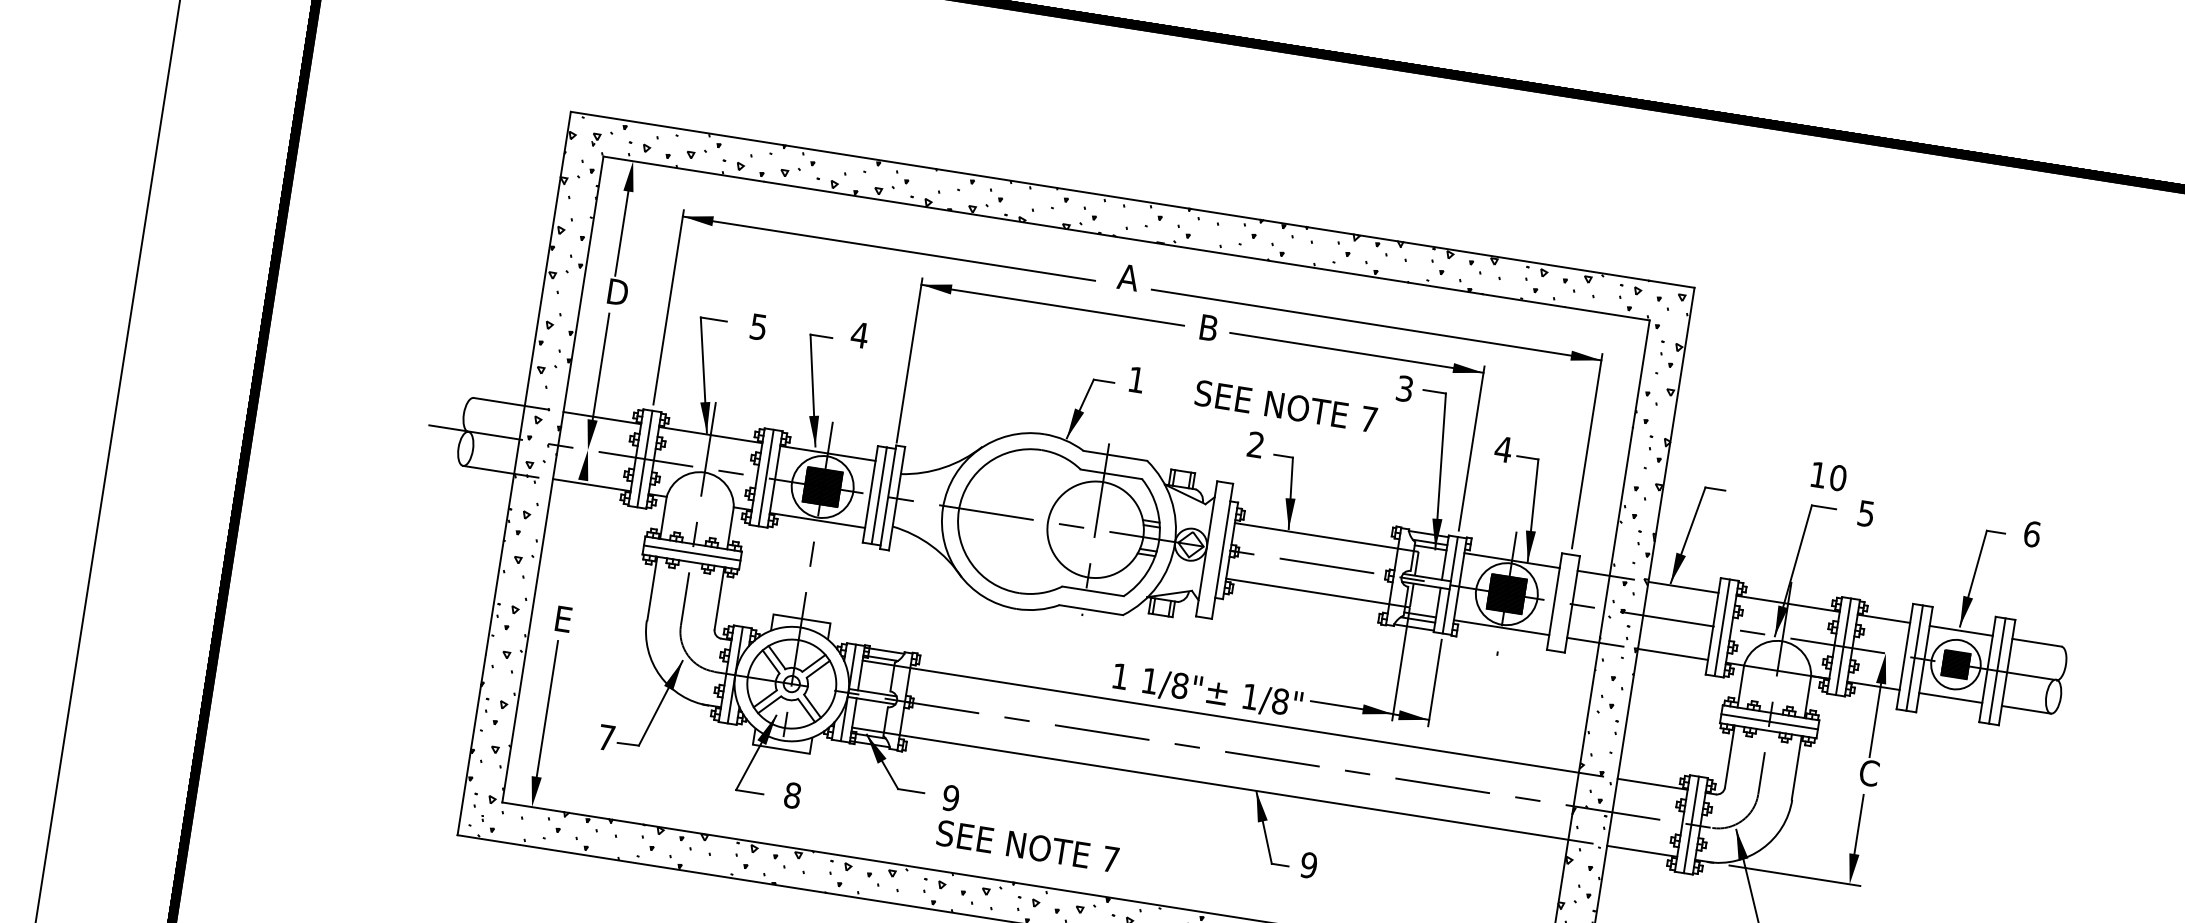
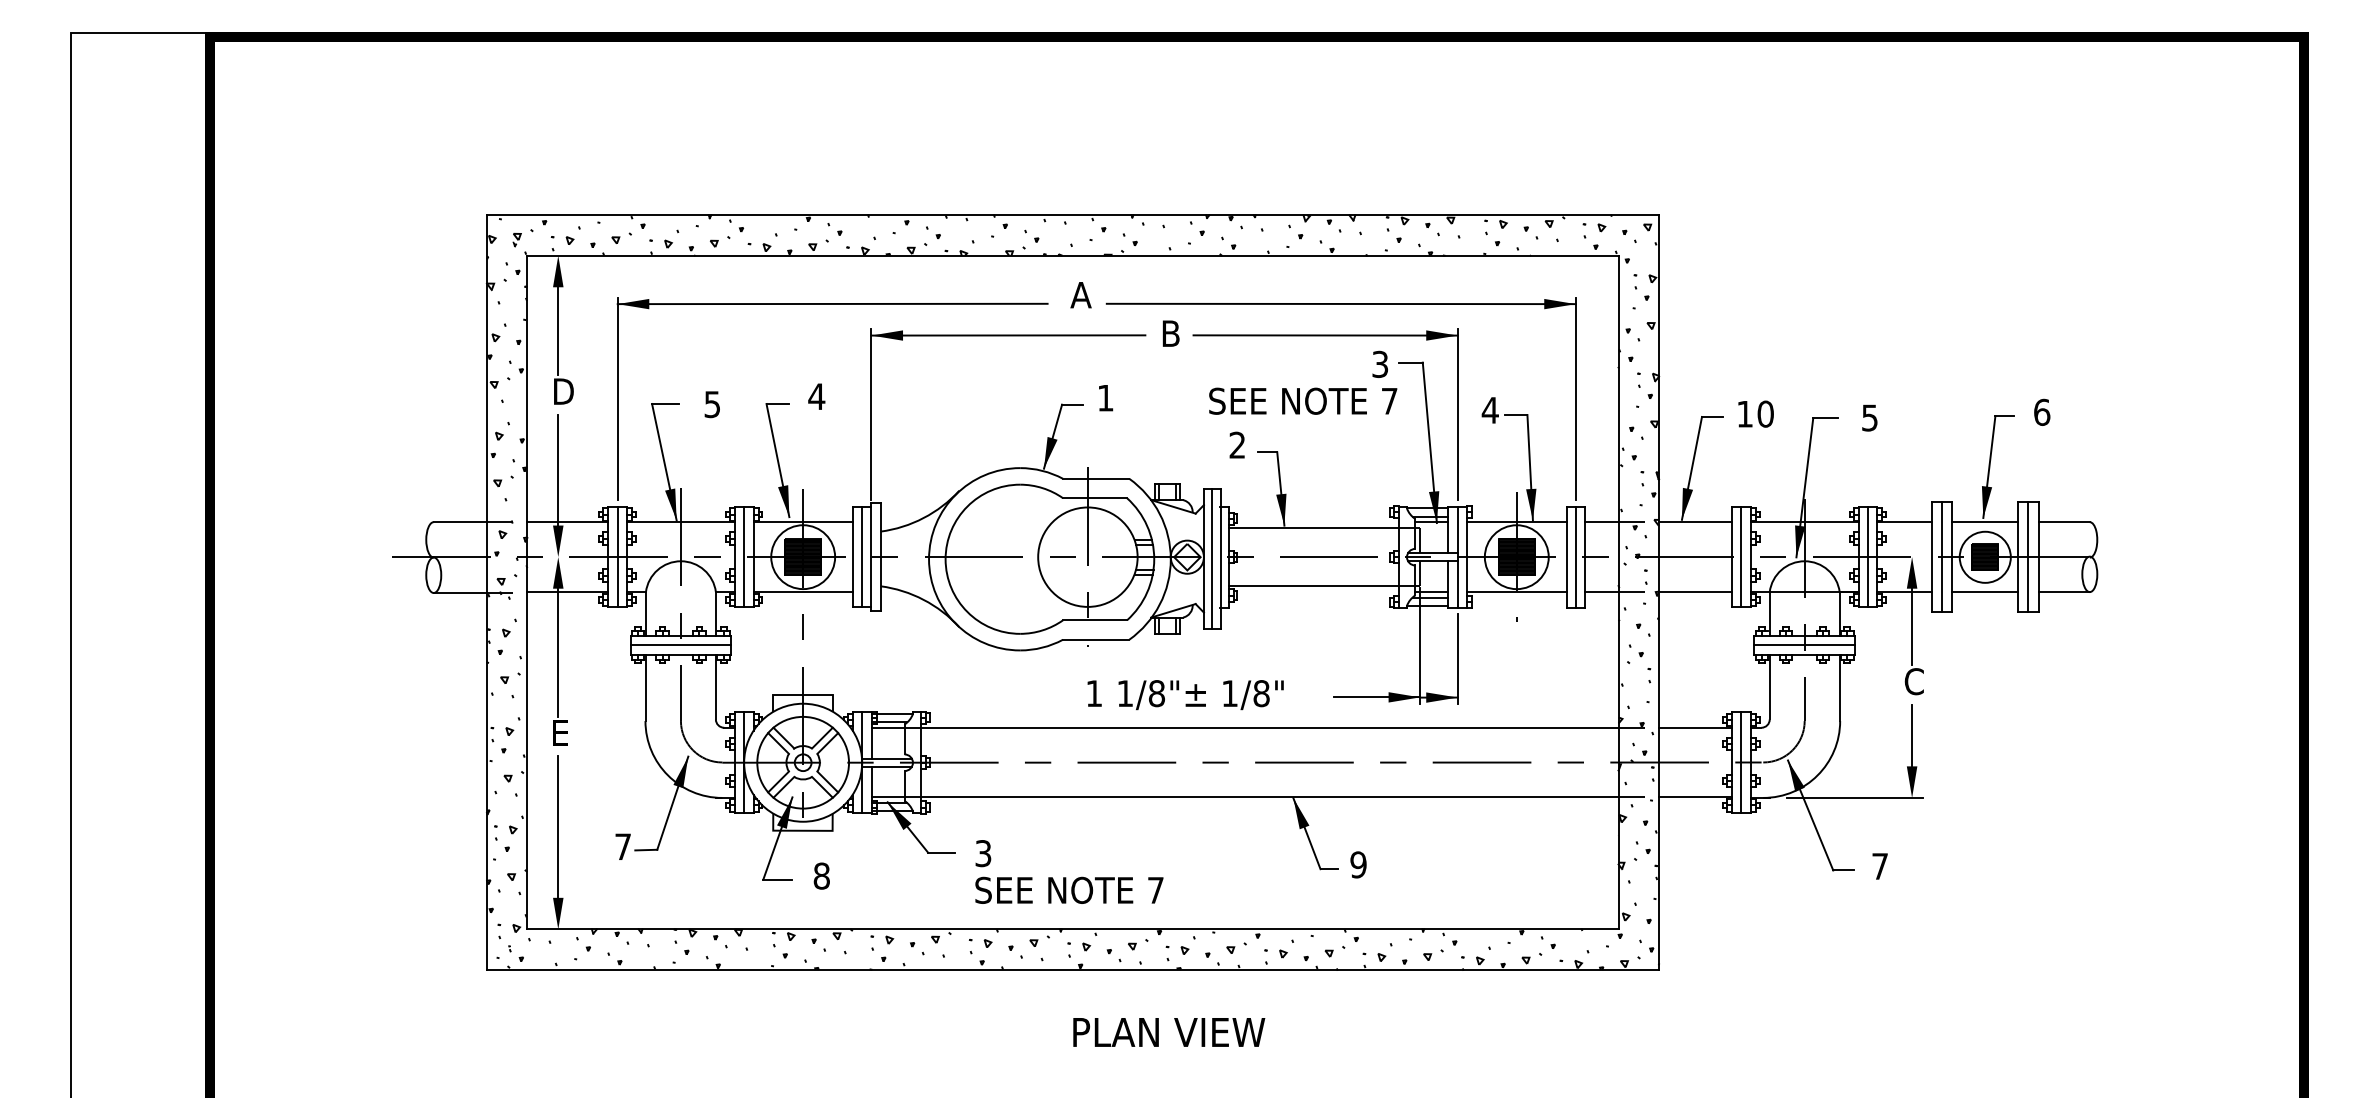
text: (1286, 405) -> (1303, 400), moved
text: (1828, 475) -> (1755, 413), moved
line: (573, 541) -> (558, 652), added
line: (1214, 549) -> (1212, 558), added
line: (1563, 602) -> (1575, 556), added
text: (1207, 691) -> (1185, 695), moved
text: (951, 798) -> (983, 853), 9 -> 3

